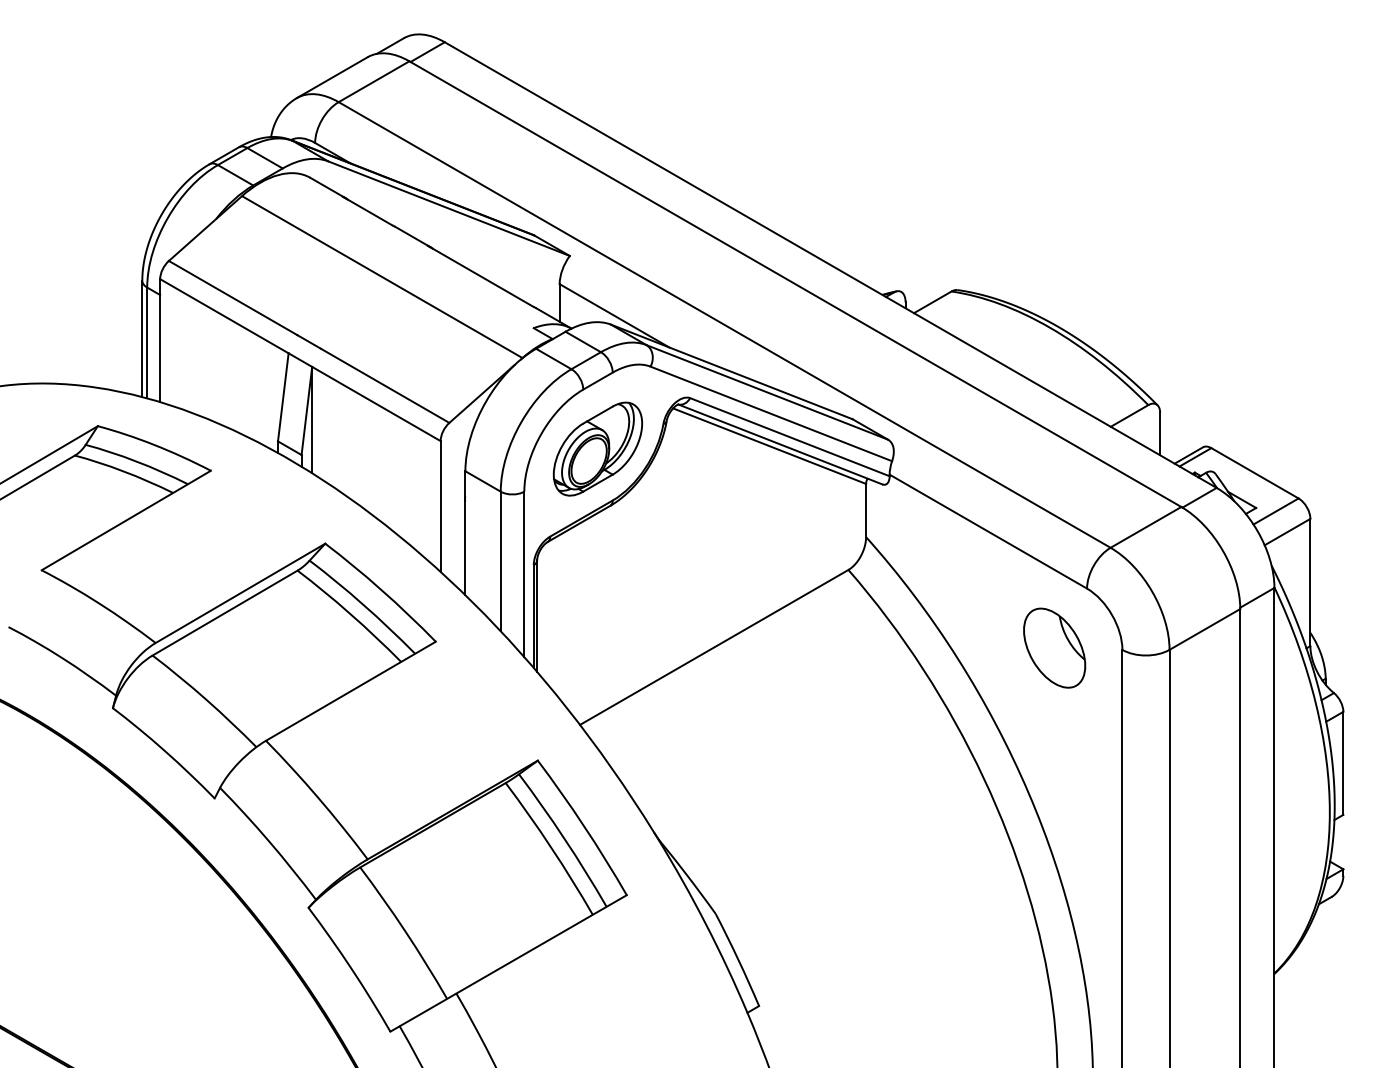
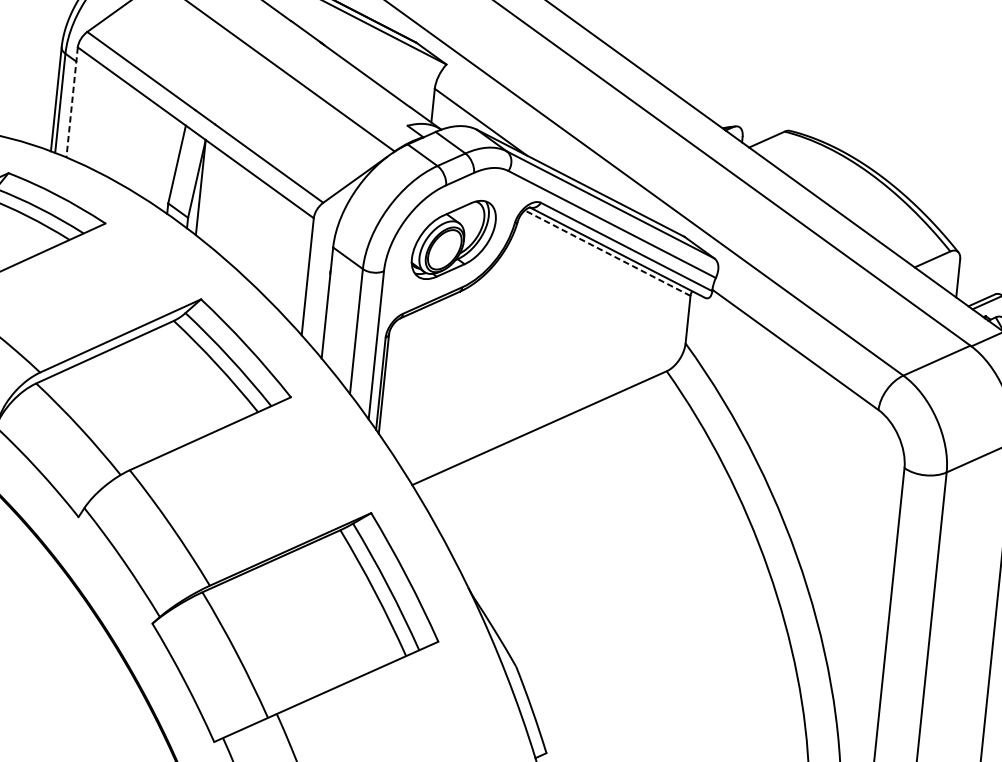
line: (160, 341) -> (72, 103), solid -> dashed
line: (769, 446) -> (607, 253), solid -> dashed
part: (1054, 647) -> (843, 459), removed

